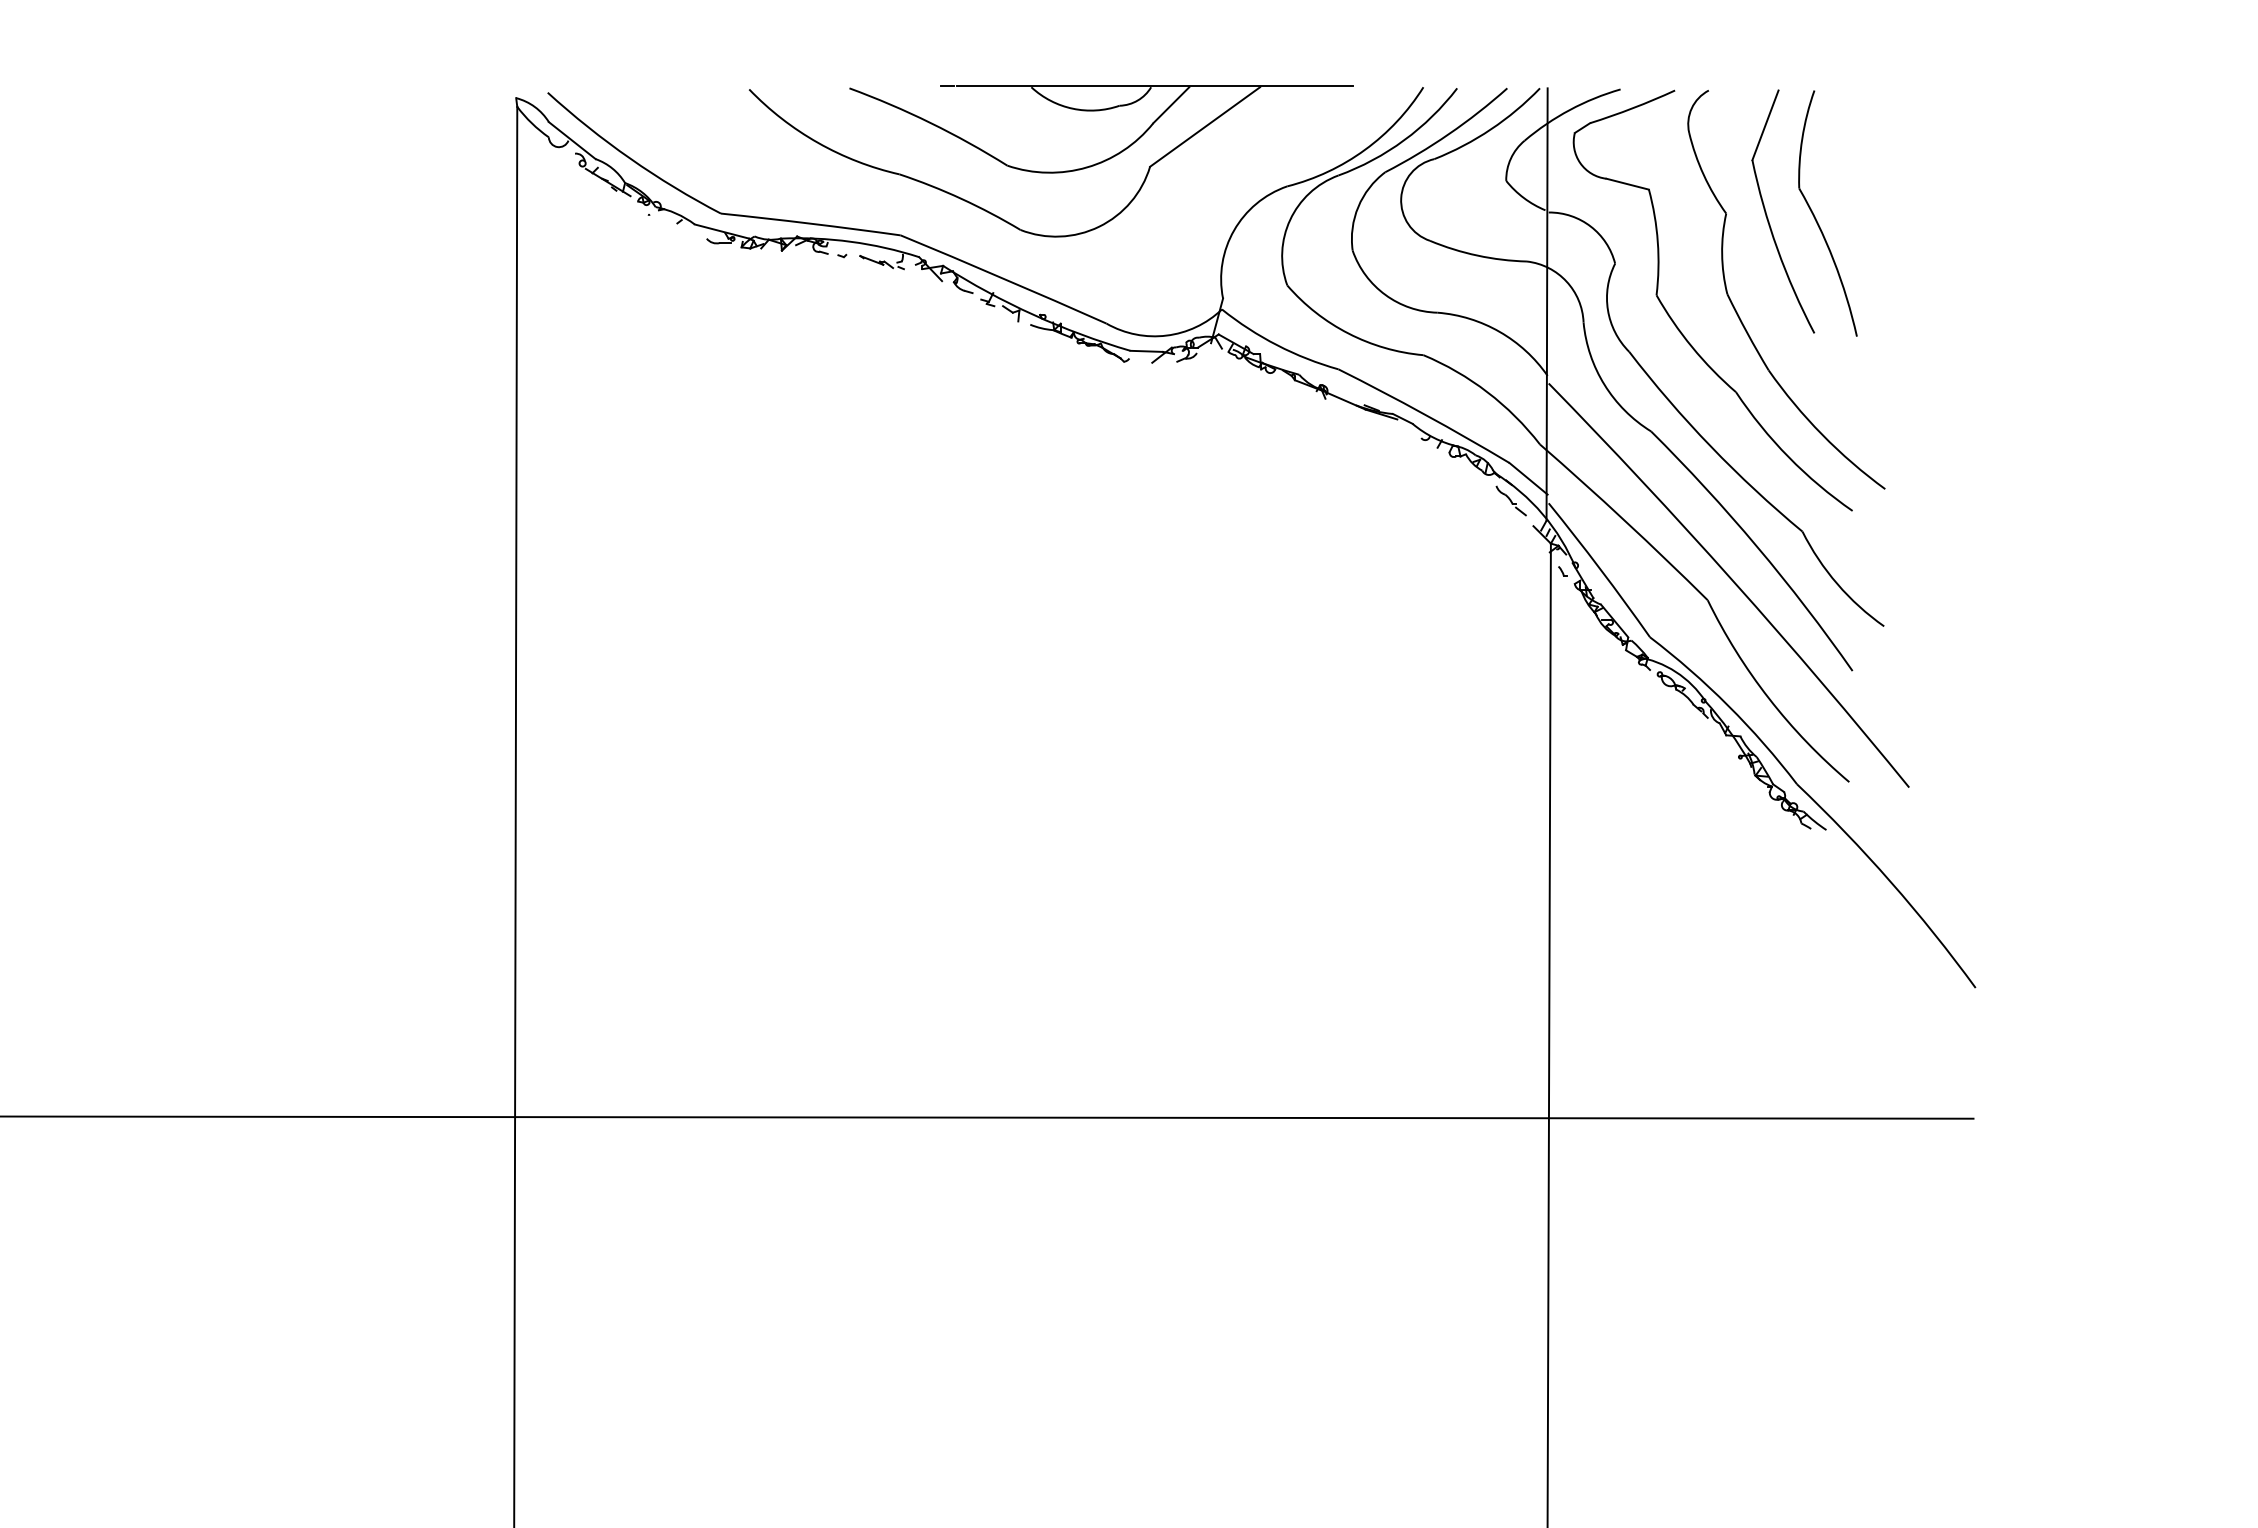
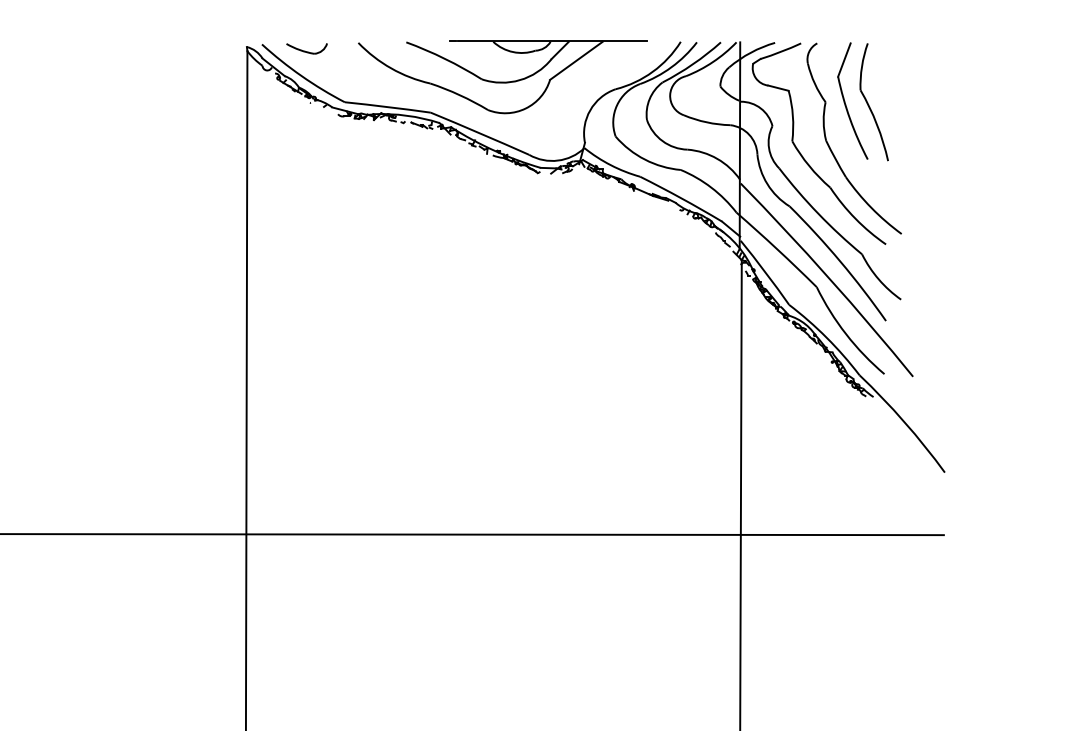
part: (640, 101) -> (306, 48), added

